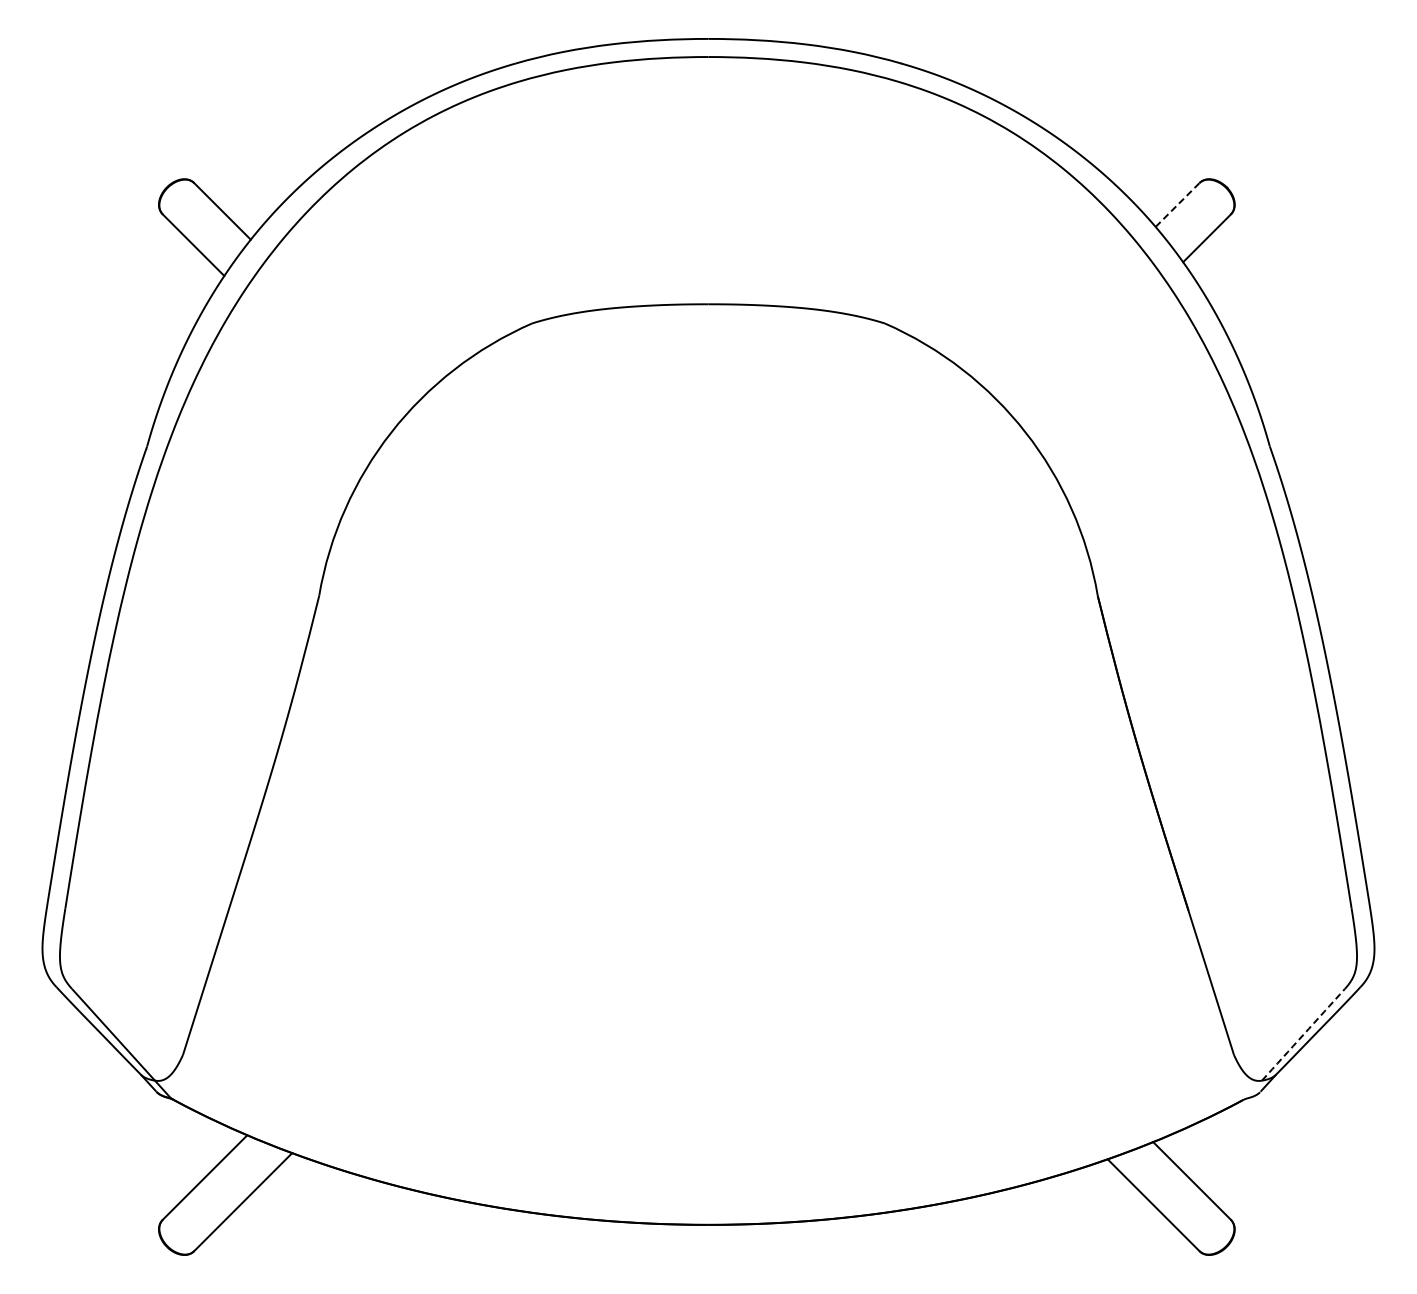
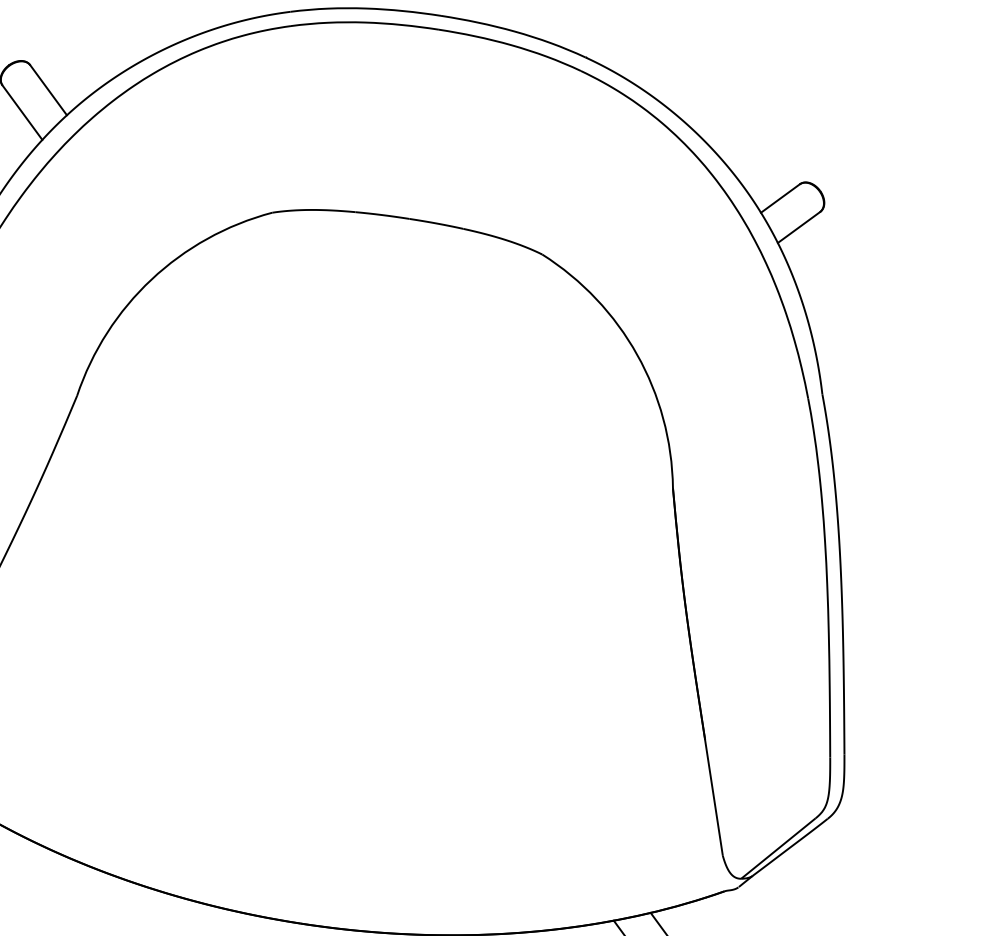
line: (1177, 205) -> (780, 198), dashed -> solid
arc: (1303, 1034) -> (778, 848), dashed -> solid

